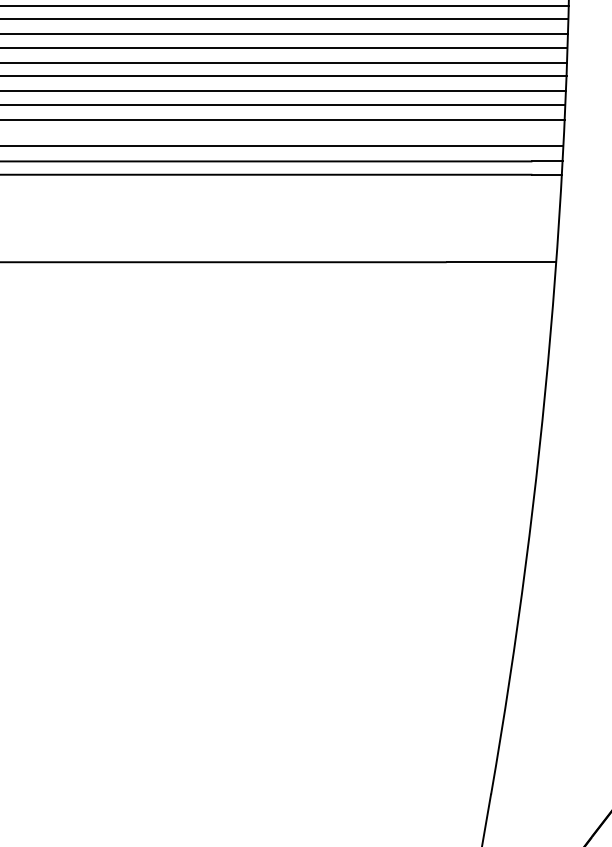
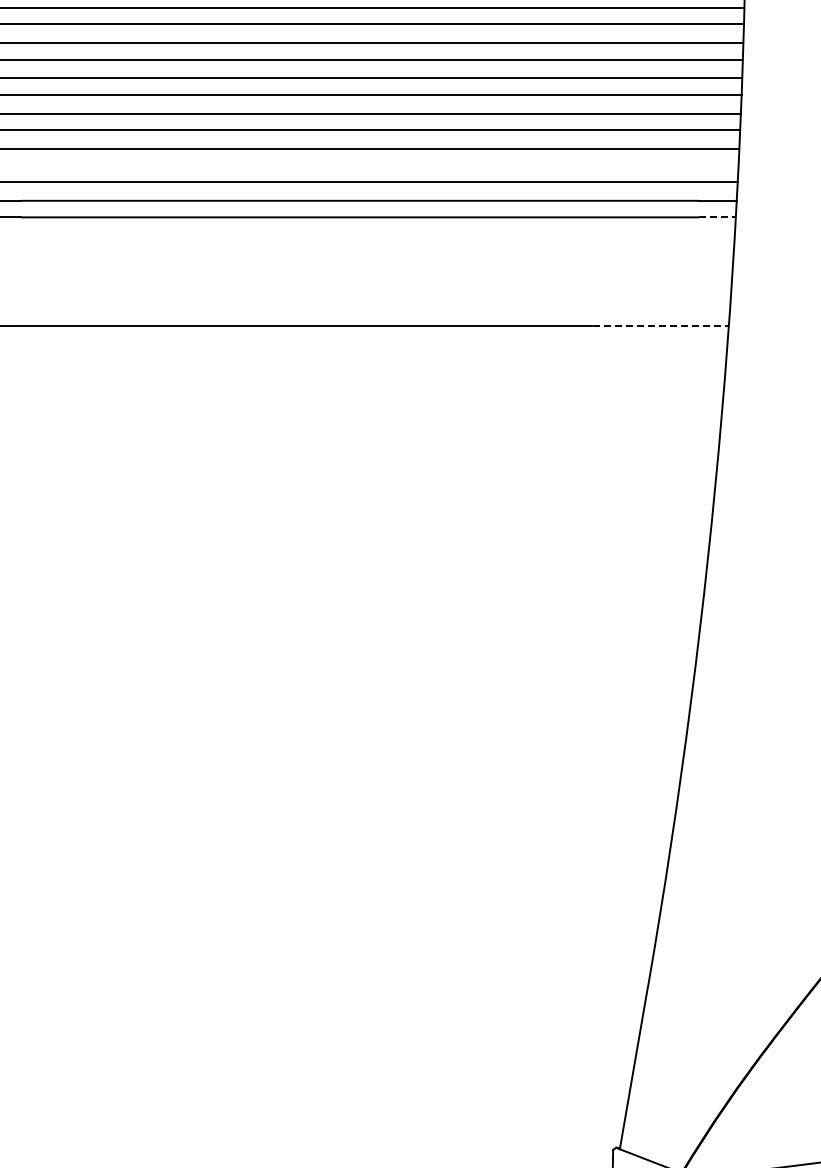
line: (547, 174) -> (717, 217), solid -> dashed
line: (501, 262) -> (660, 326), solid -> dashed

